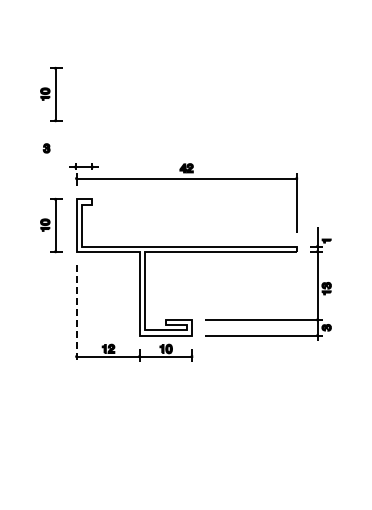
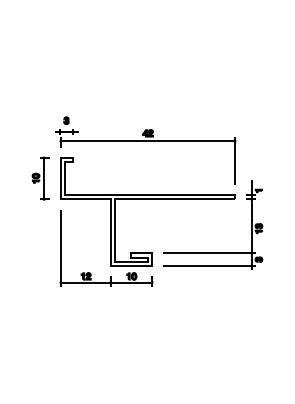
part: (51, 94) -> (40, 74), removed
part: (46, 148) -> (66, 120), moved
line: (76, 313) -> (60, 248), dashed -> solid

